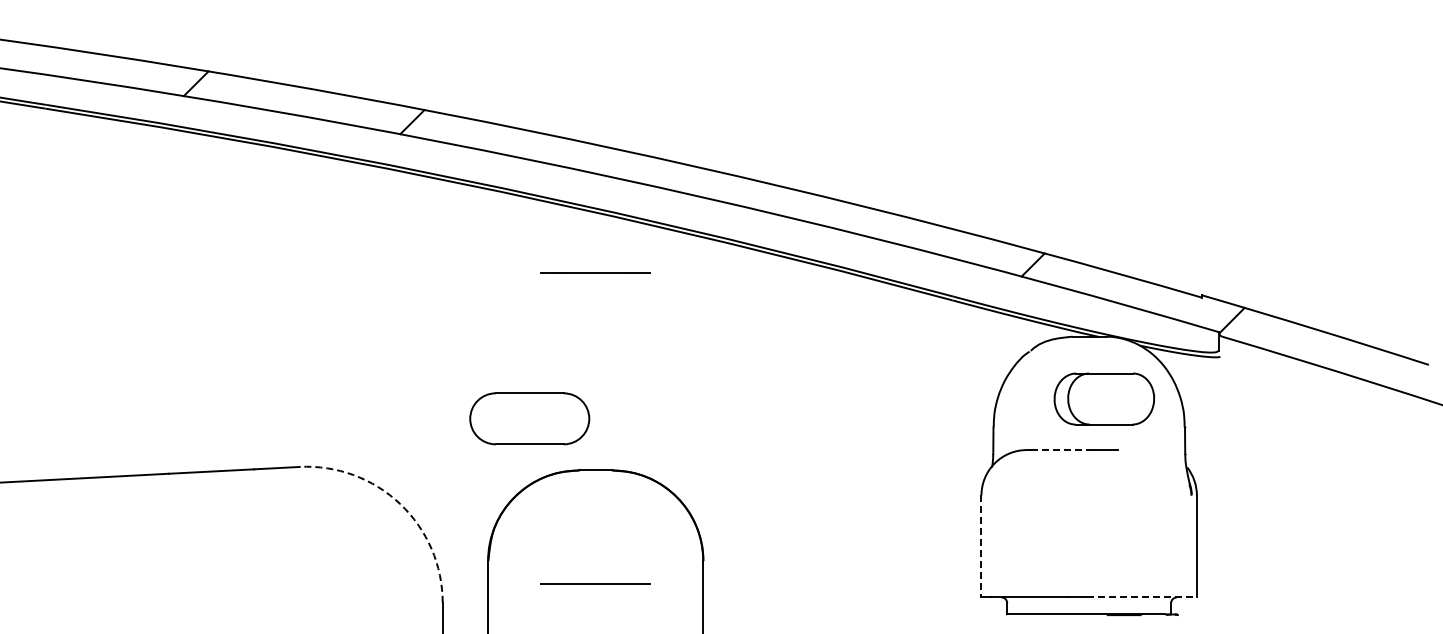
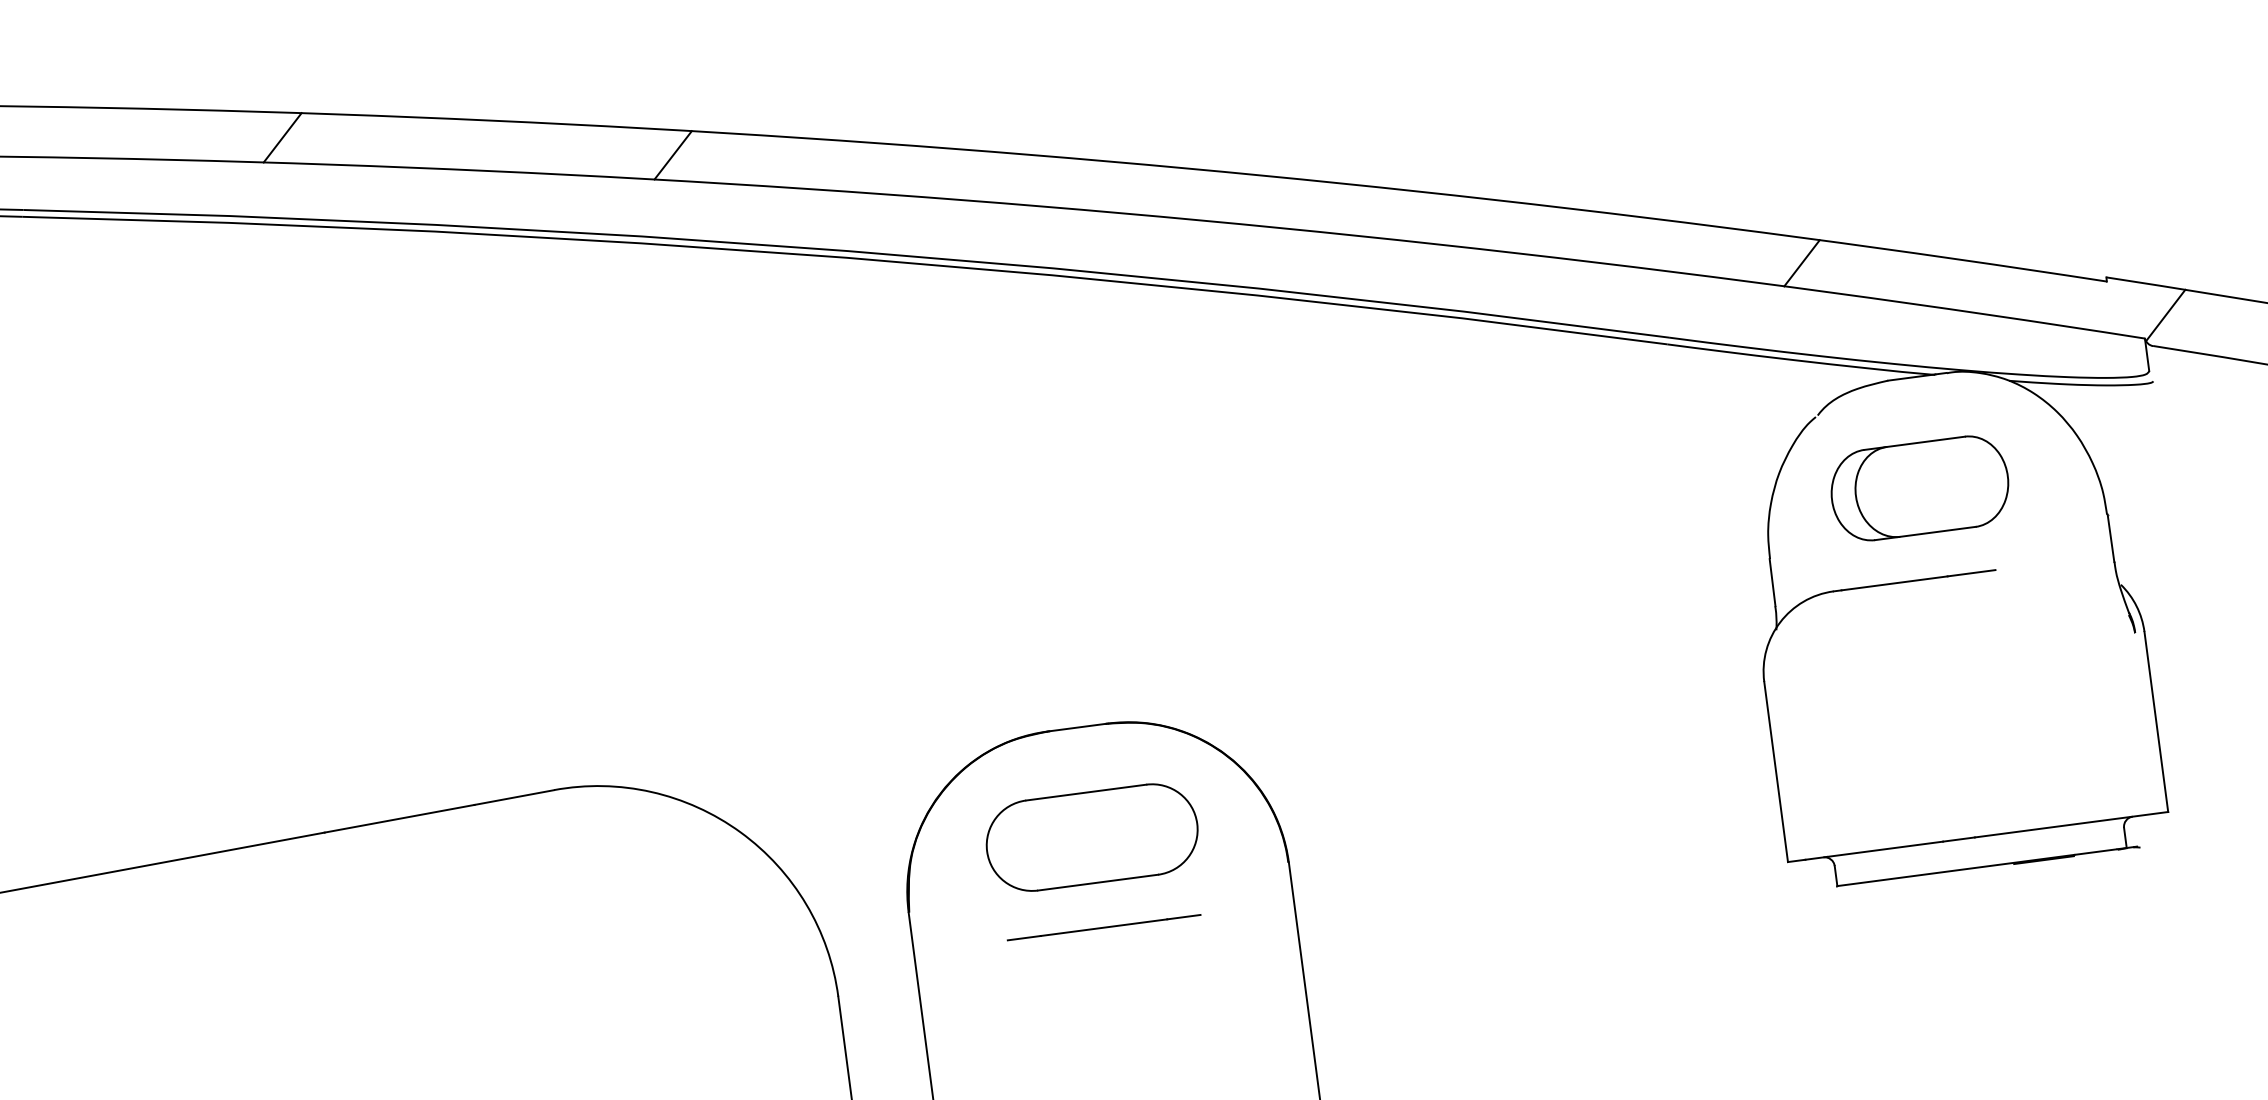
line: (595, 272) -> (1031, 378), removed
part: (1103, 398) -> (1918, 487), moved
part: (529, 418) -> (1091, 837), moved
line: (1061, 450) -> (1895, 584), dashed -> solid
arc: (400, 504) -> (740, 832), dashed -> solid
line: (981, 546) -> (1776, 772), dashed -> solid
line: (1142, 597) -> (2072, 824), dashed -> solid

